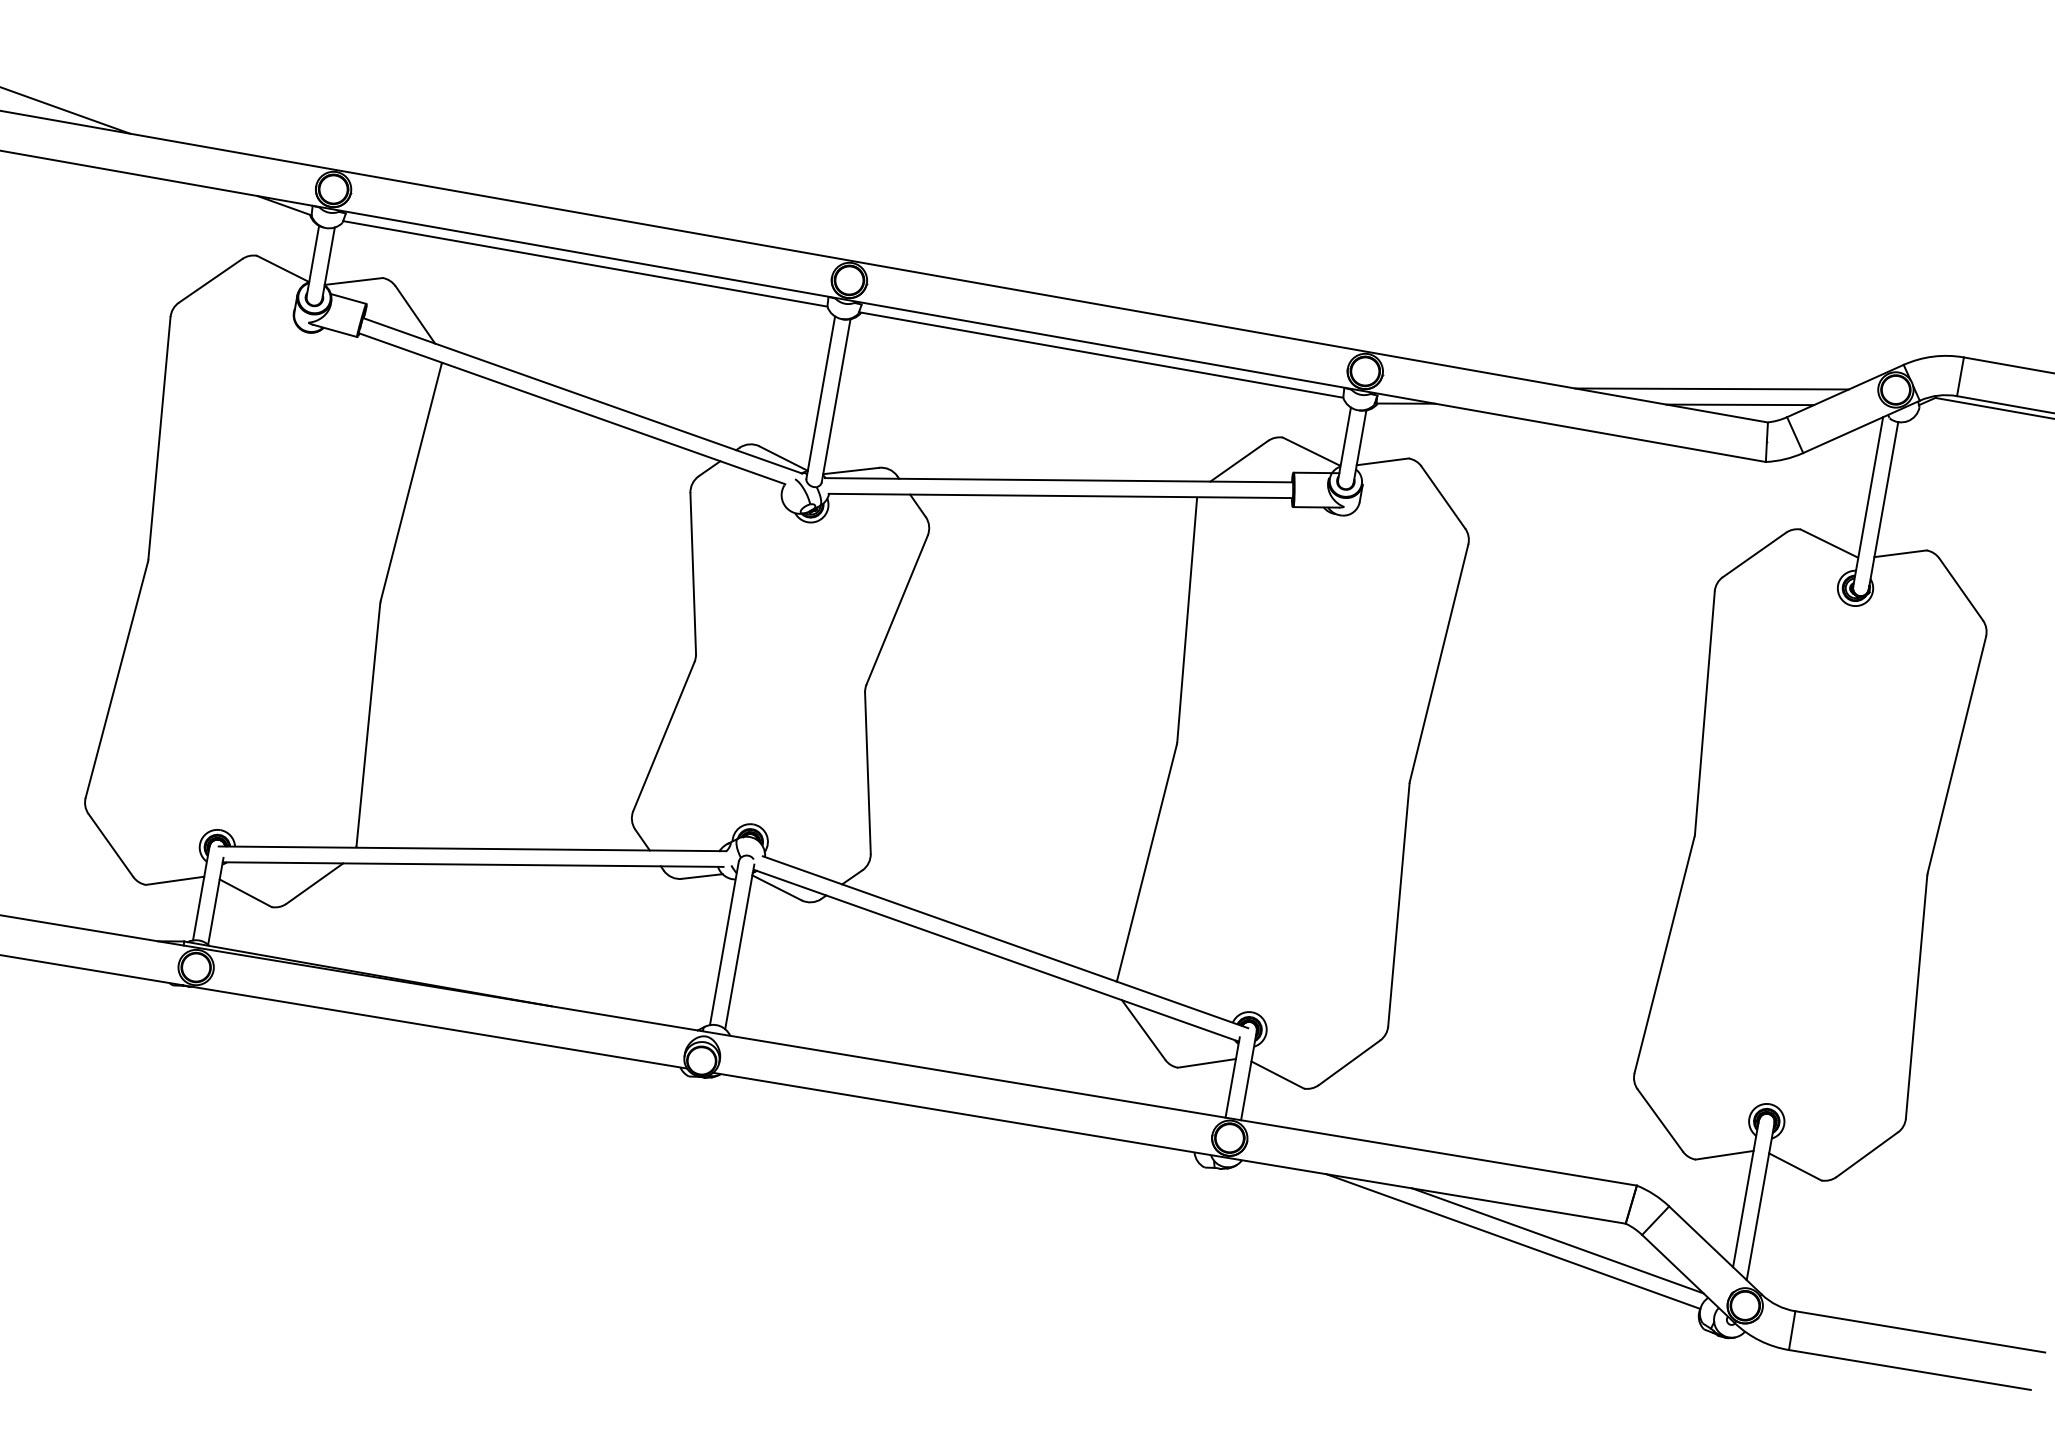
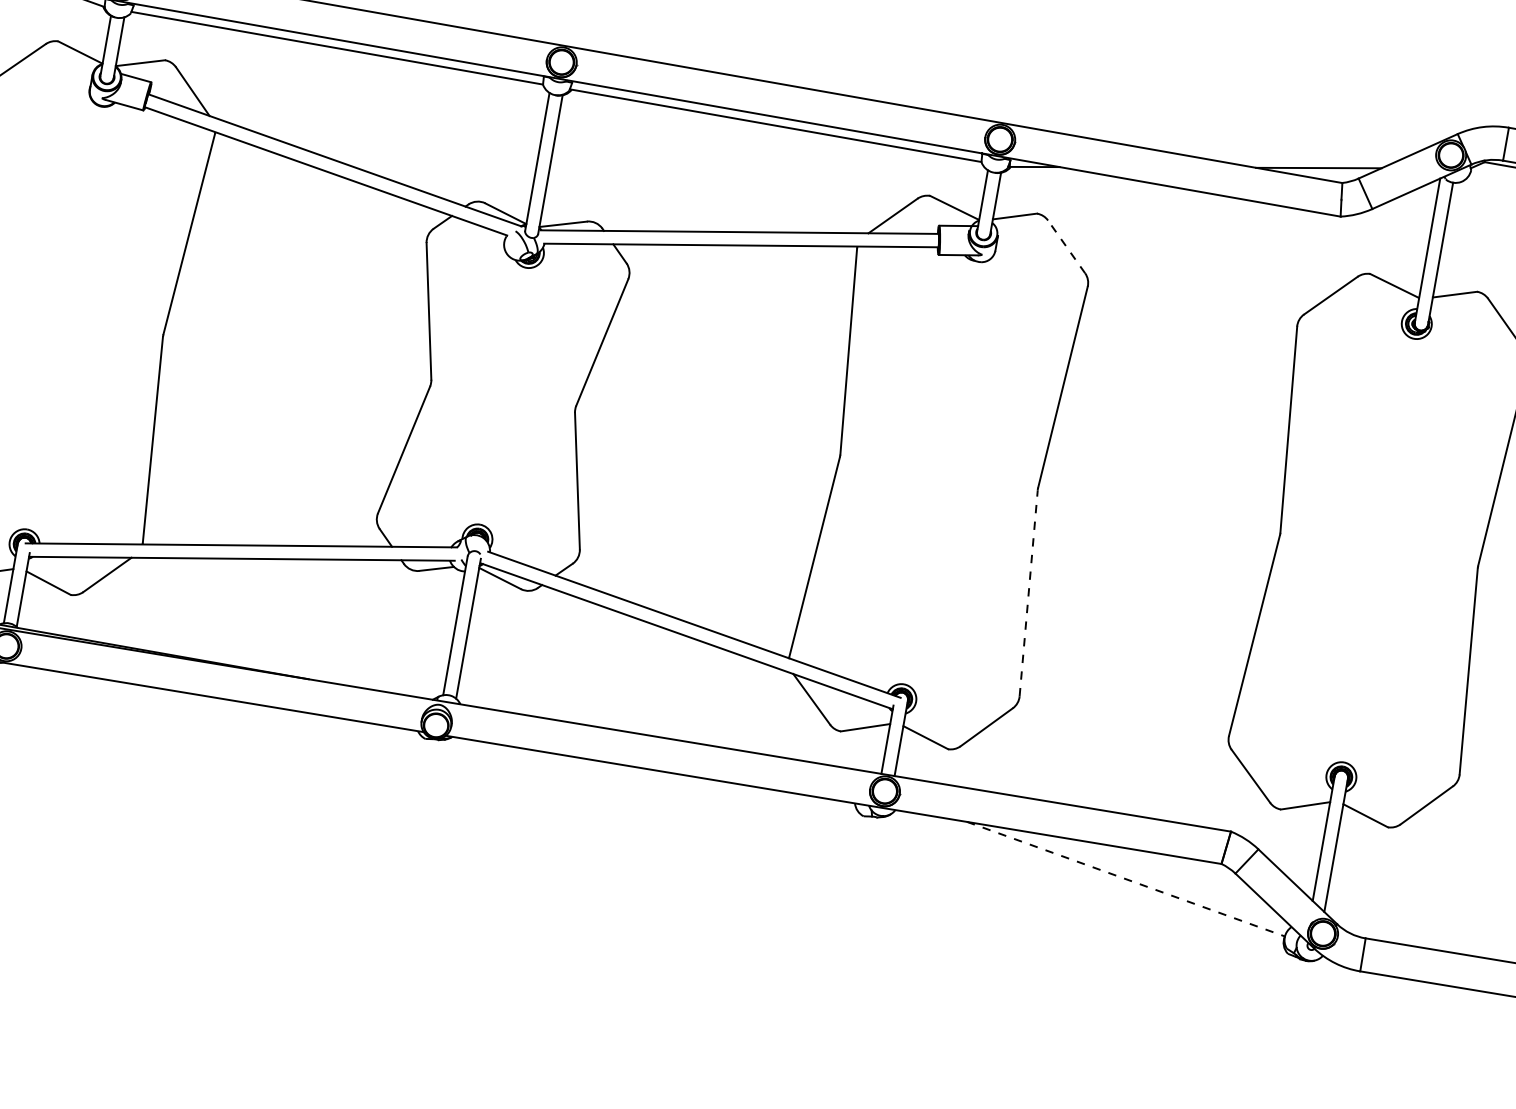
line: (1711, 388) -> (1294, 154), removed
line: (1443, 497) -> (1066, 246), solid -> dashed
line: (1398, 905) -> (1028, 593), solid -> dashed
line: (1557, 1240) -> (1163, 878), removed
line: (1513, 1241) -> (1126, 879), solid -> dashed

